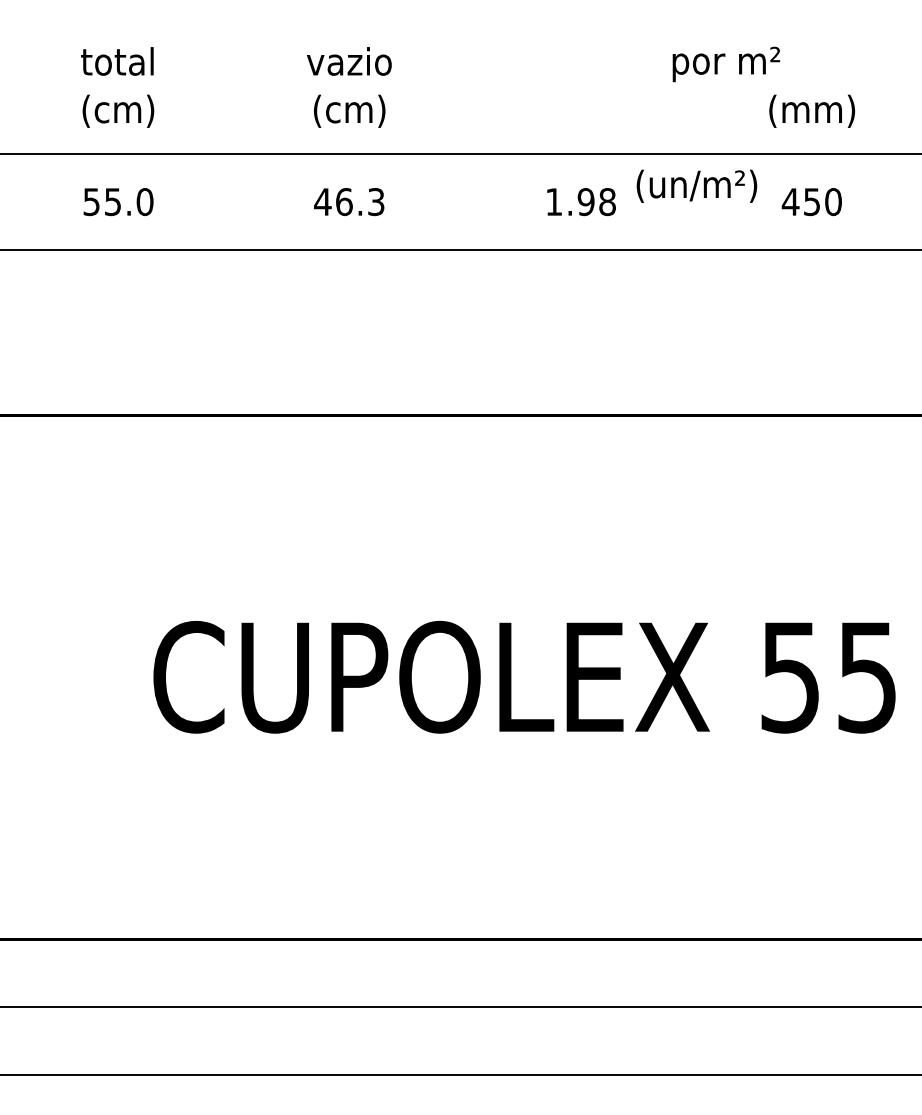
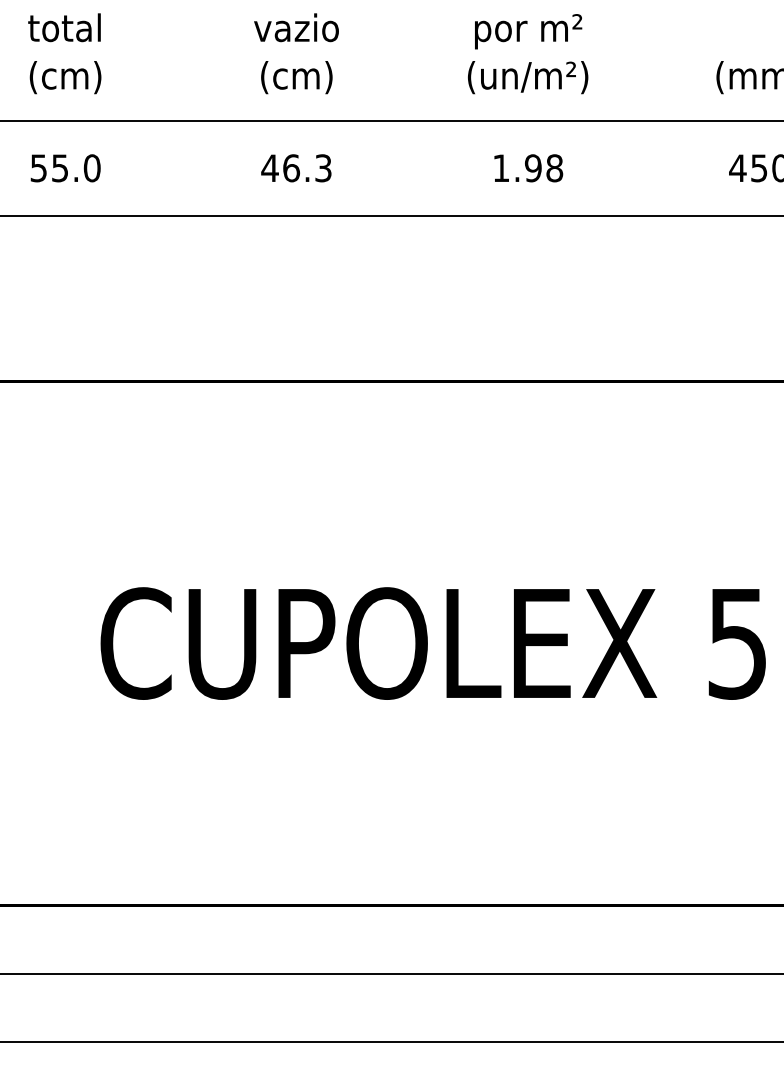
text: (725, 64) -> (527, 31), moved
text: (696, 185) -> (527, 76), moved

